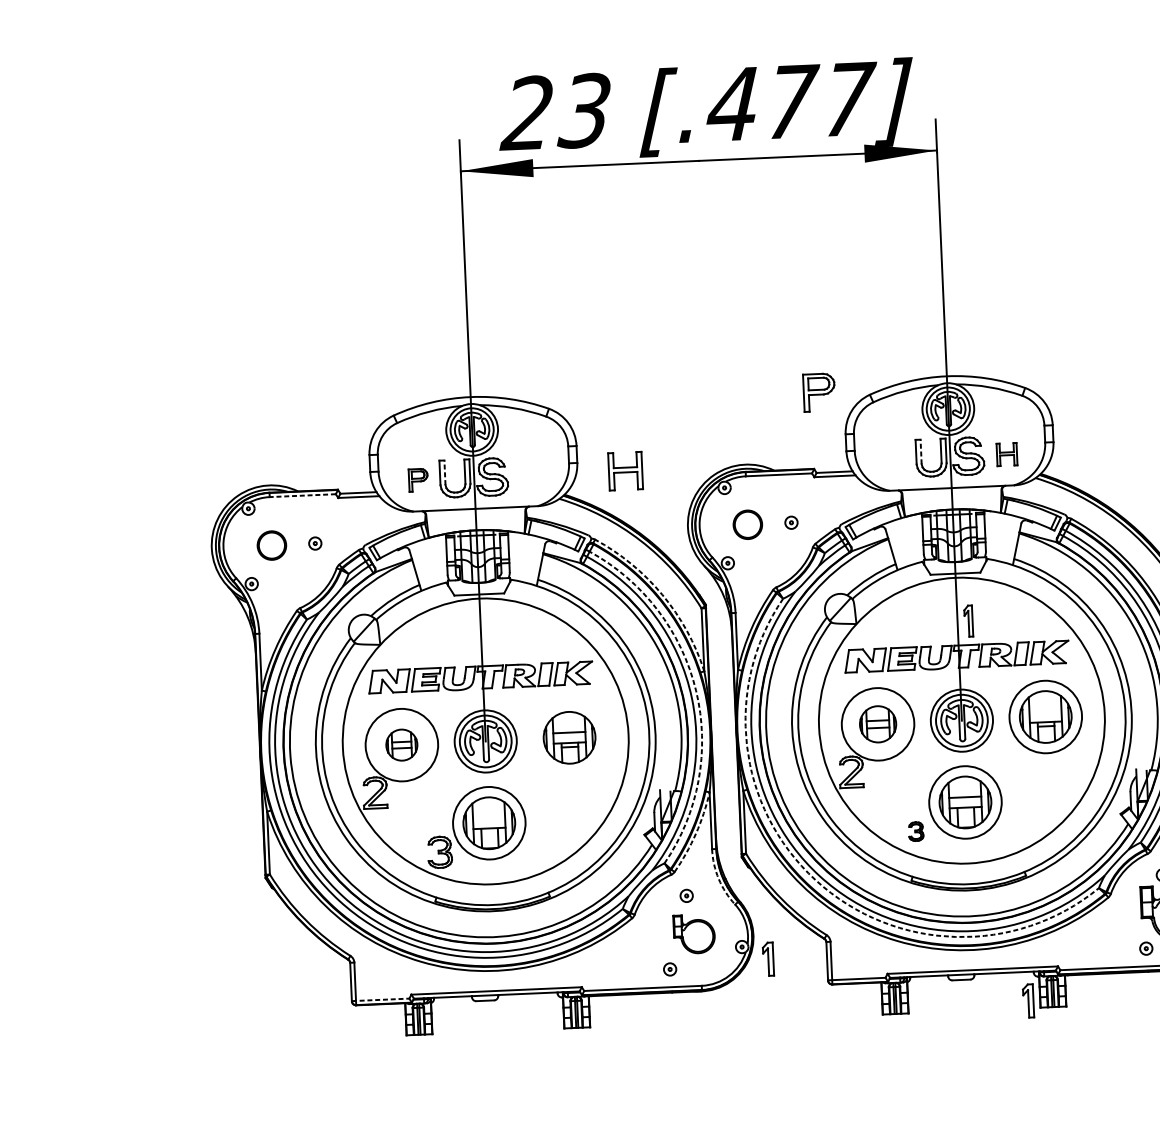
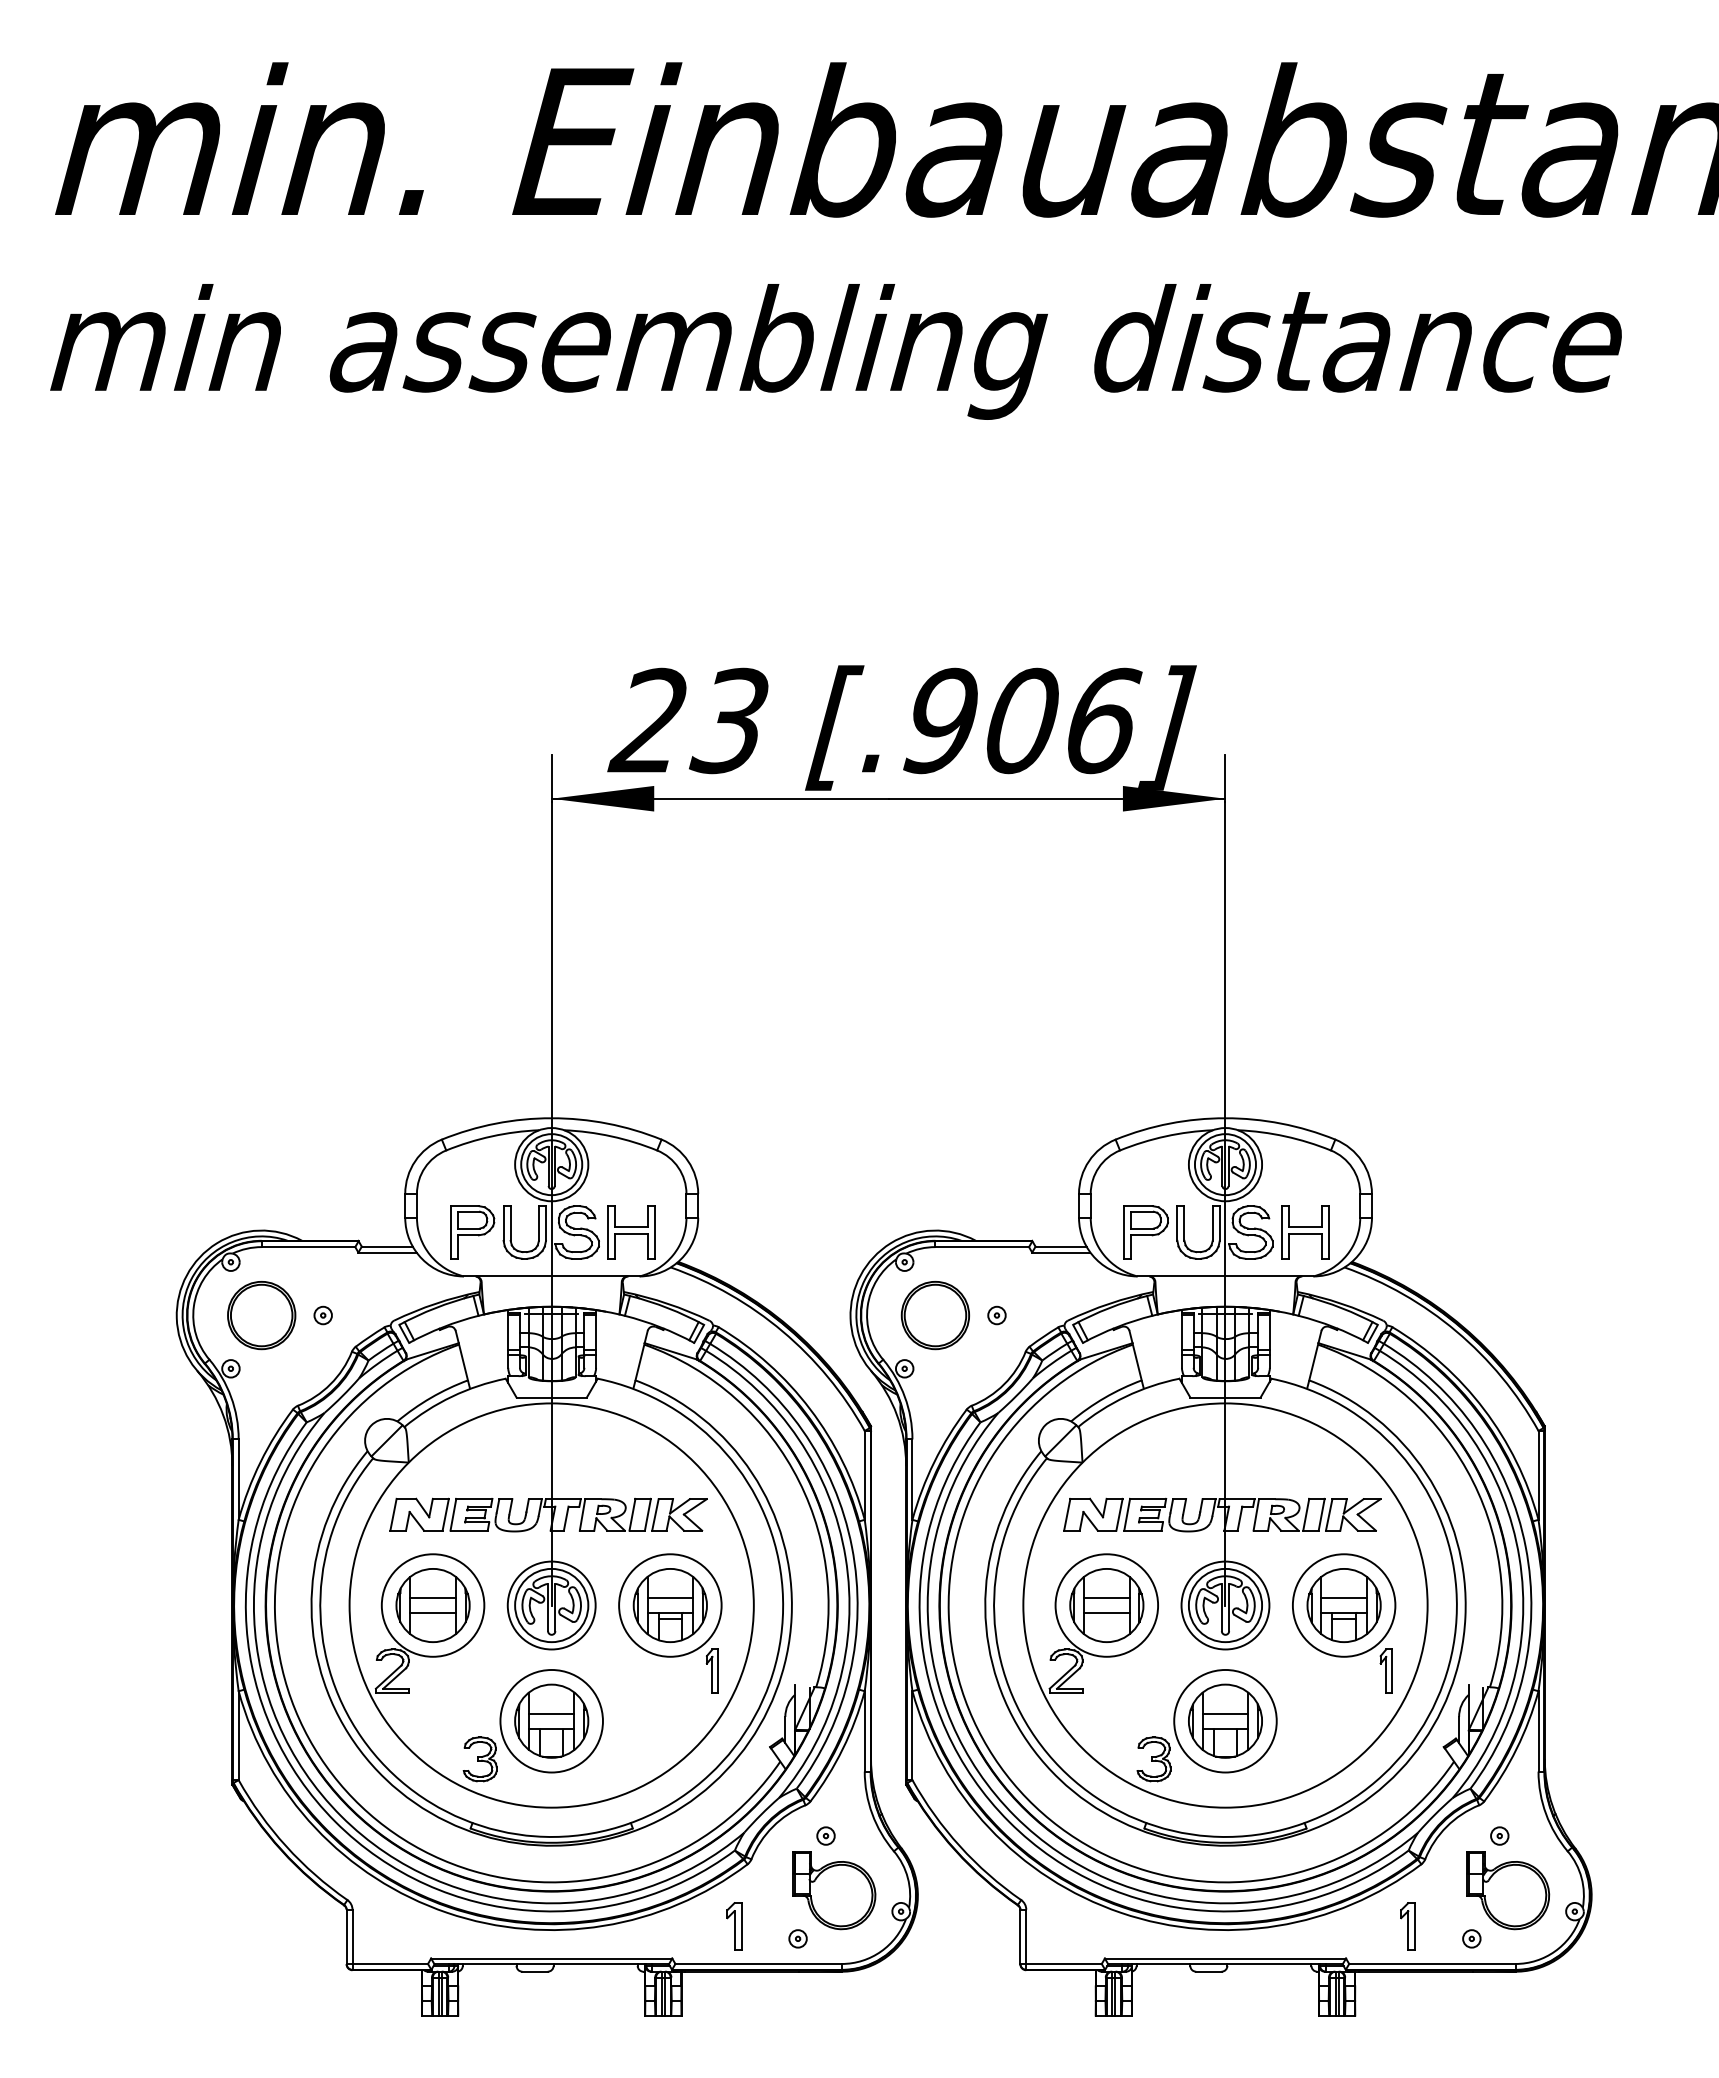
text: (791, 101) -> (1023, 720), [.477] -> [.906]
part: (818, 392) -> (1145, 1232), moved
line: (921, 451) -> (1184, 1223), dashed -> solid
part: (1006, 454) -> (1305, 1232), size x1.67
part: (625, 471) -> (631, 1232), moved
line: (444, 472) -> (510, 1223), dashed -> solid
part: (418, 480) -> (472, 1232), size x1.67
line: (302, 495) -> (308, 1247), dashed -> solid
part: (747, 524) -> (934, 1315), size x1.67
part: (271, 545) -> (261, 1315), size x1.67
arc: (662, 594) -> (810, 1409), dashed -> solid
part: (968, 620) -> (1385, 1670), moved
arc: (695, 691) -> (851, 1547), dashed -> solid
line: (1045, 712) -> (1343, 1598), added
part: (877, 724) -> (1106, 1605), size x1.43
part: (401, 745) -> (432, 1605), size x1.67
part: (570, 750) -> (670, 1623), added
line: (488, 817) -> (551, 1713), added
part: (915, 831) -> (1153, 1759), size x1.67
arc: (695, 833) -> (842, 1748), dashed -> solid
arc: (718, 879) -> (872, 1814), dashed -> solid
arc: (815, 879) -> (1009, 1821), dashed -> solid
part: (694, 934) -> (834, 1890), size x1.43
part: (768, 959) -> (734, 1926), moved
line: (380, 999) -> (387, 1963), dashed -> solid
part: (1027, 1001) -> (1407, 1926), moved

